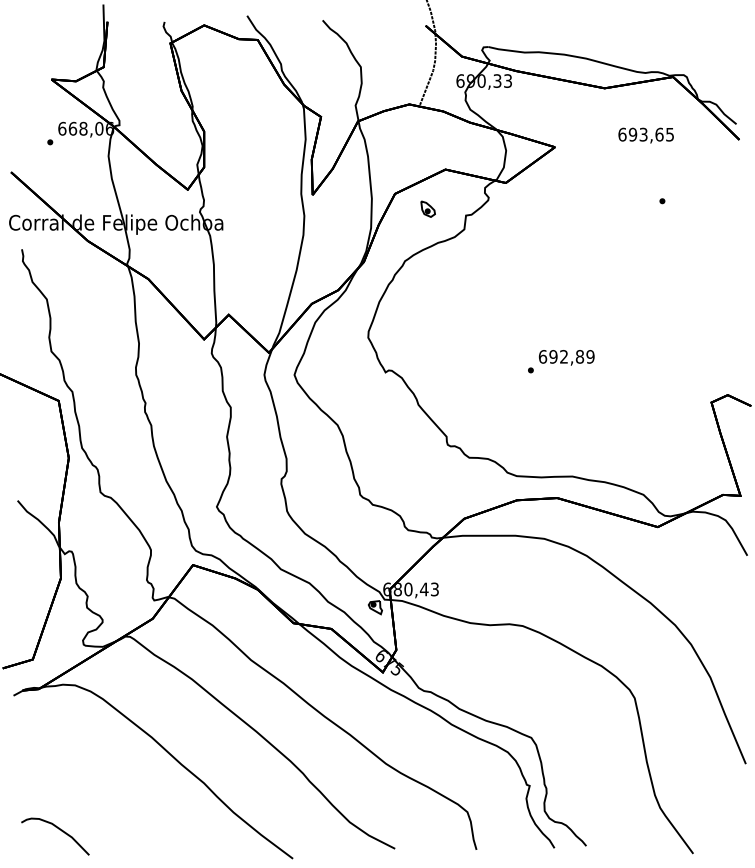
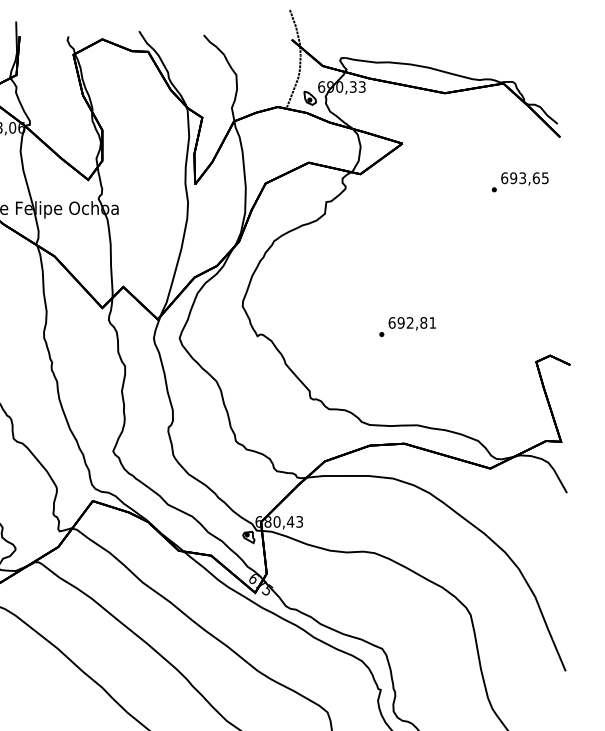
text: (645, 135) -> (524, 178), moved
part: (427, 208) -> (309, 97), moved
text: (590, 356) -> (432, 322), 692,89 -> 692,81

